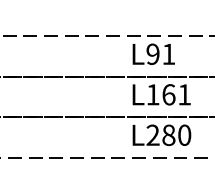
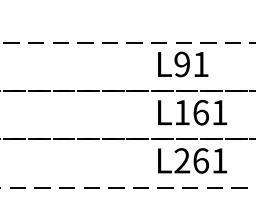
text: (176, 134) -> (210, 159), L280 -> L261

